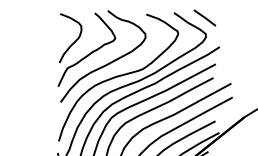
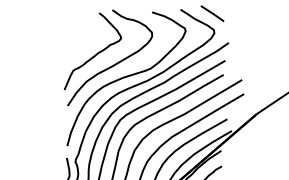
curve: (74, 41) -> (79, 42), removed

